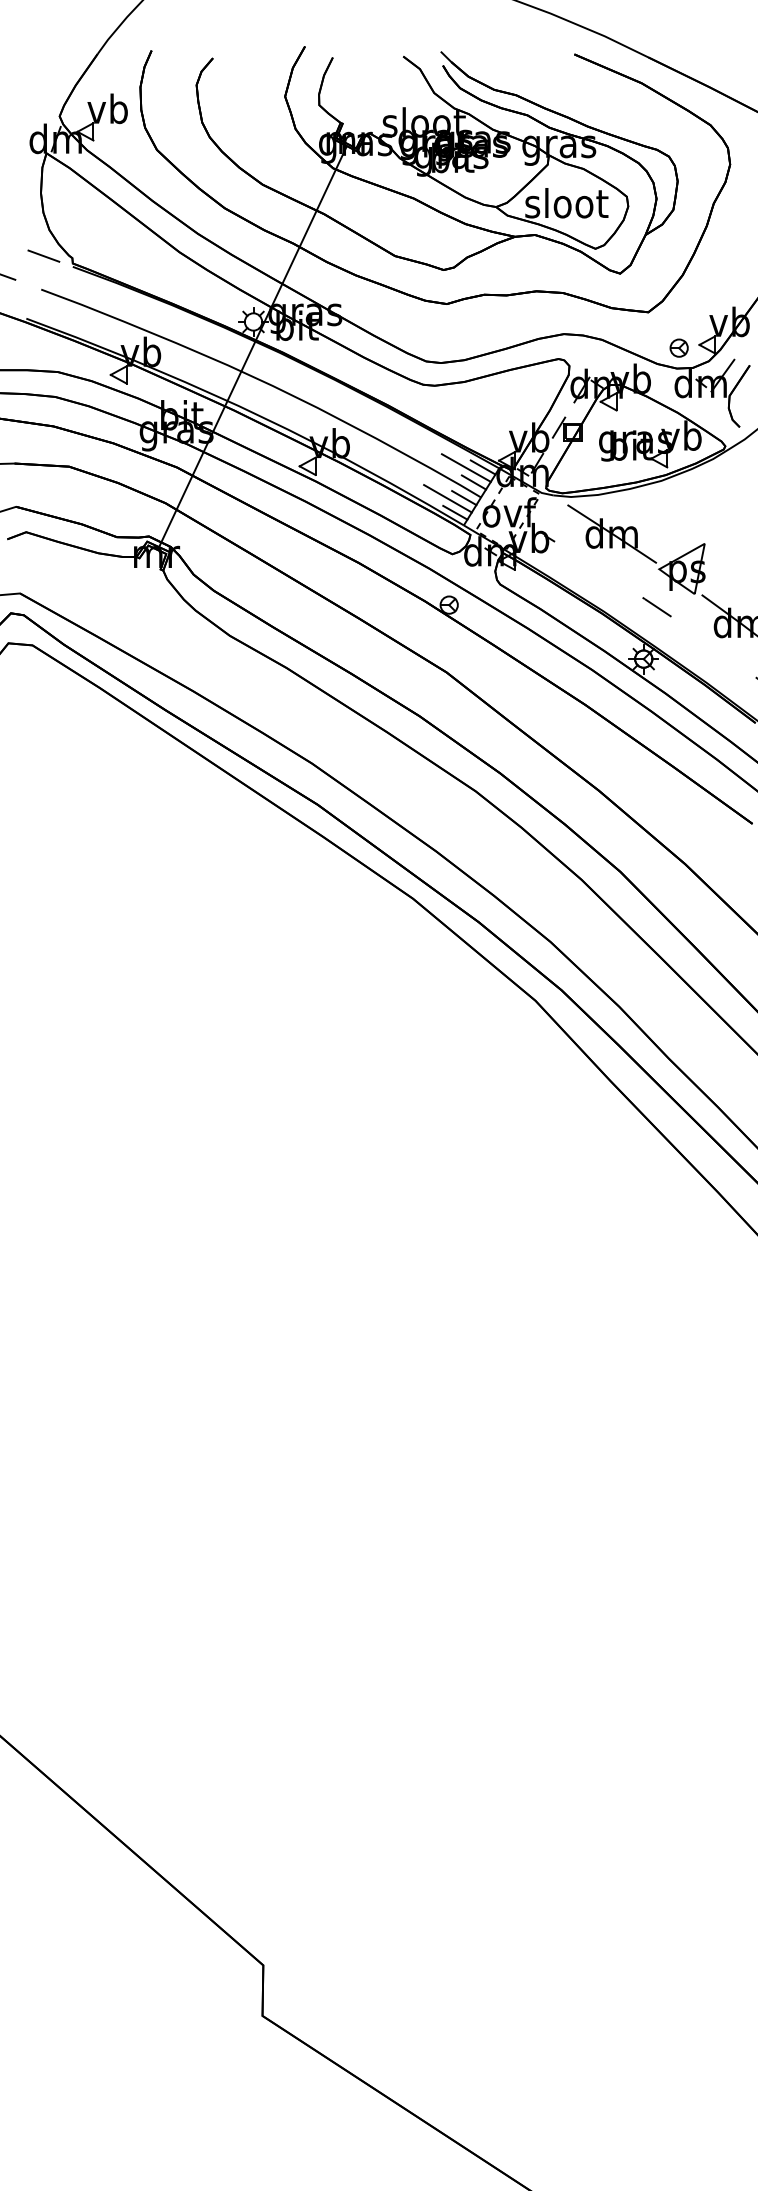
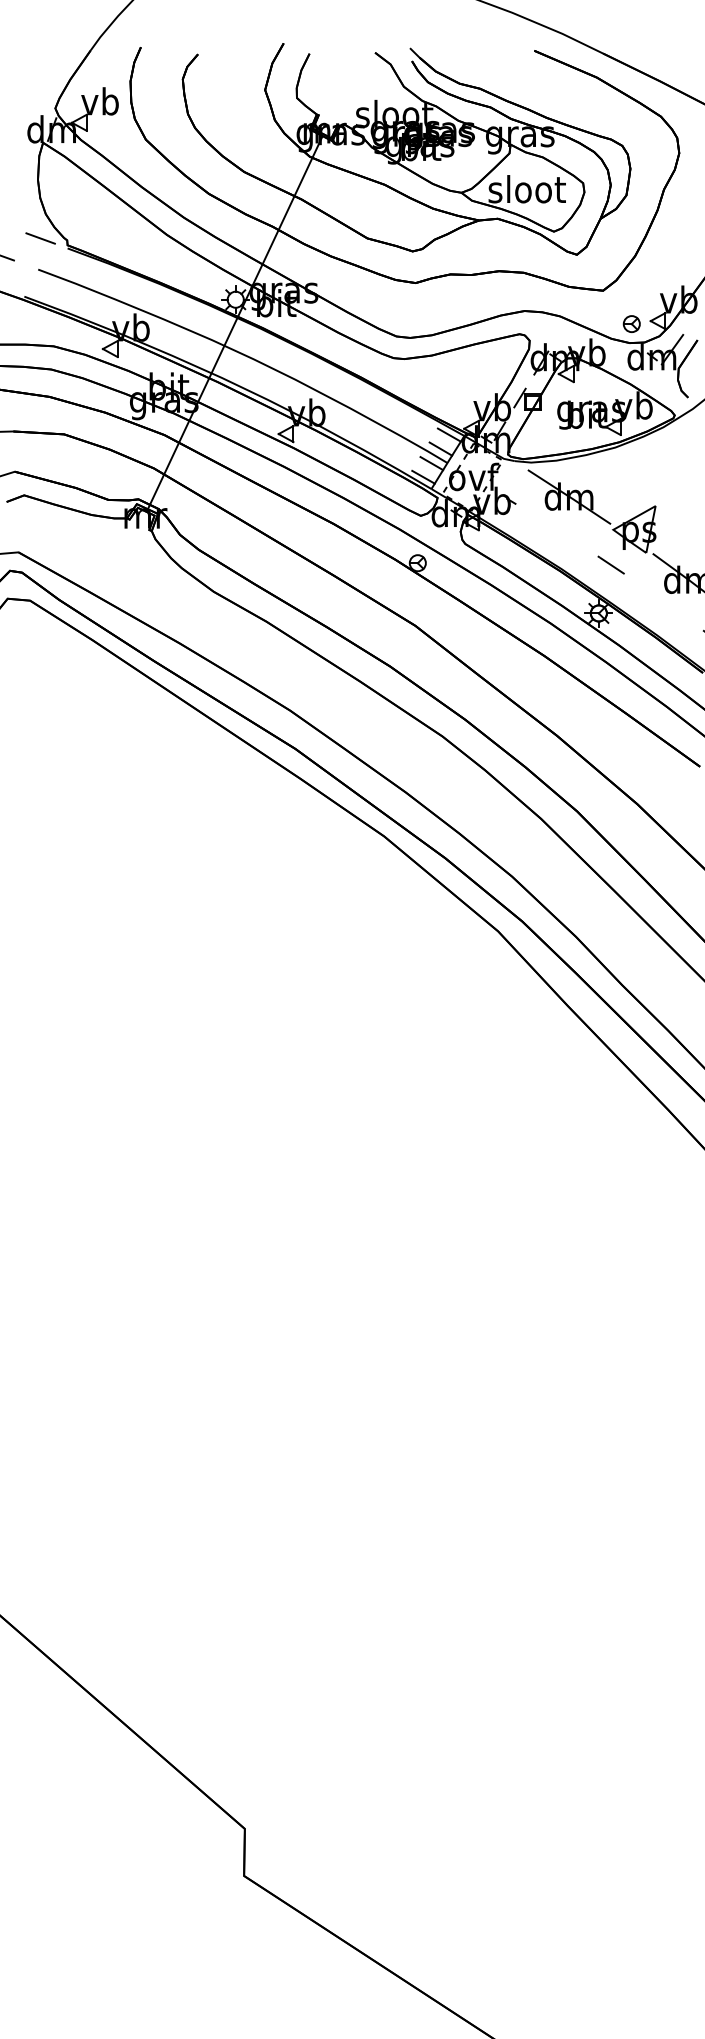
line: (465, 467) -> (432, 435), removed
line: (447, 498) -> (416, 463), removed

